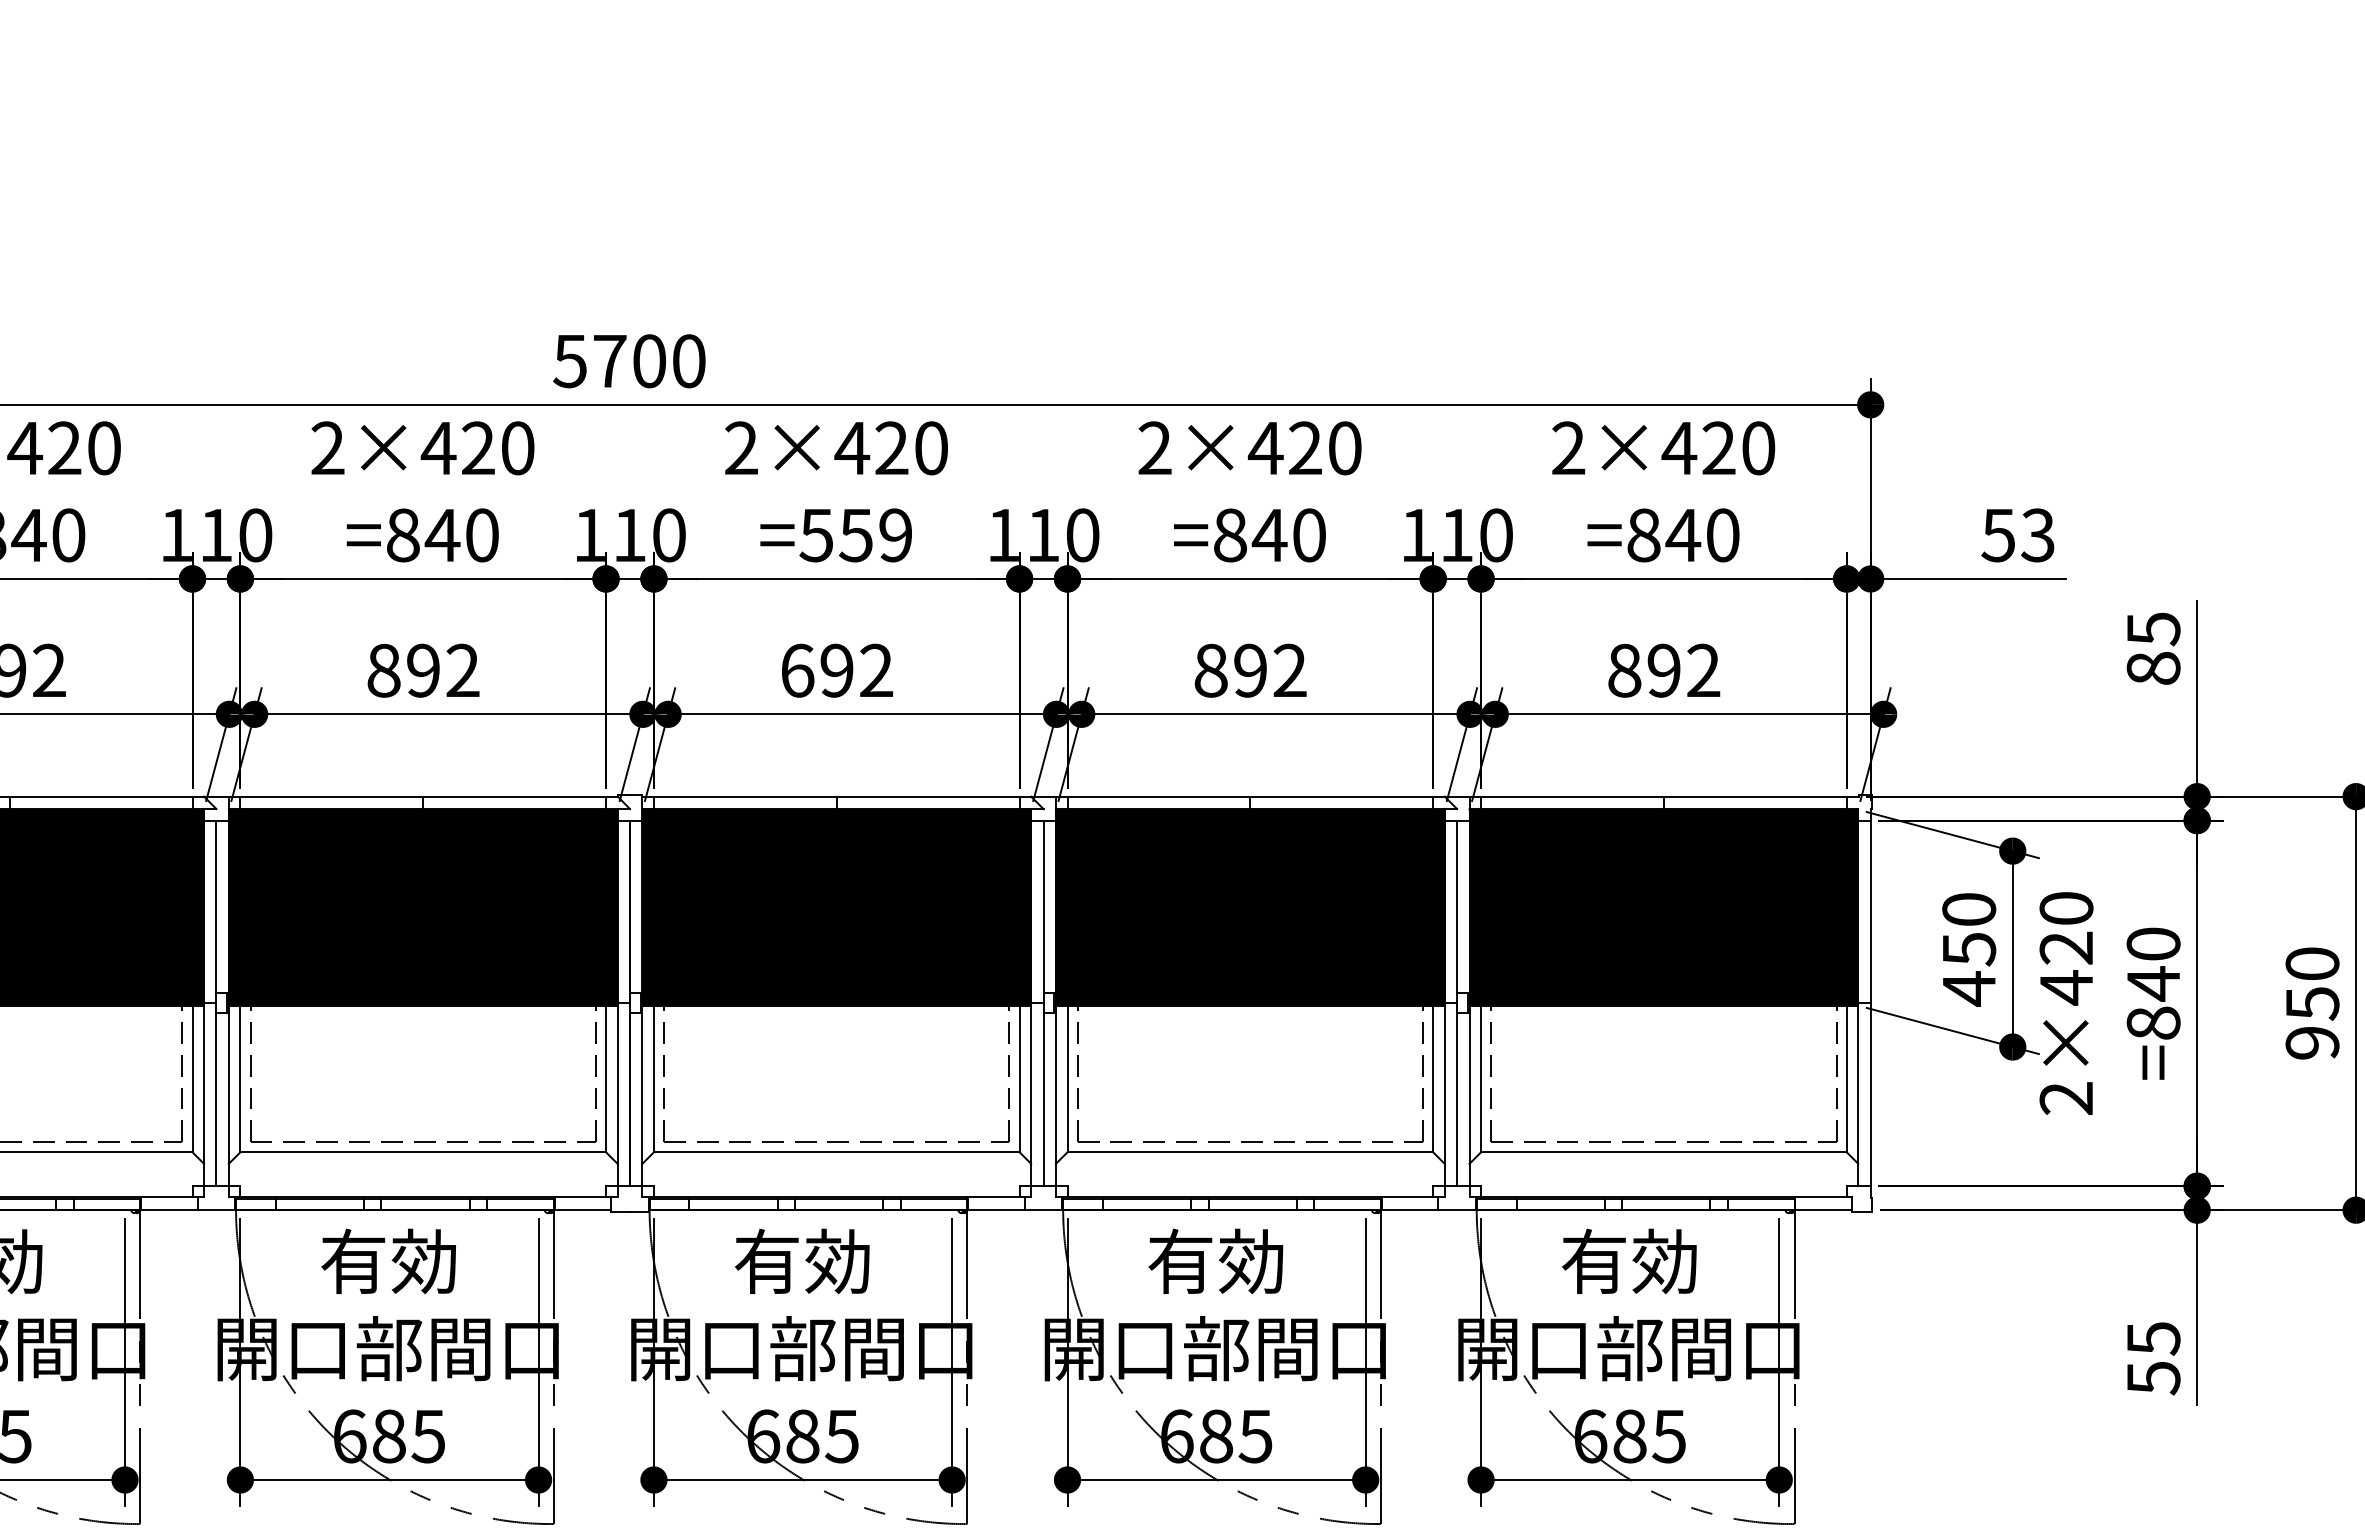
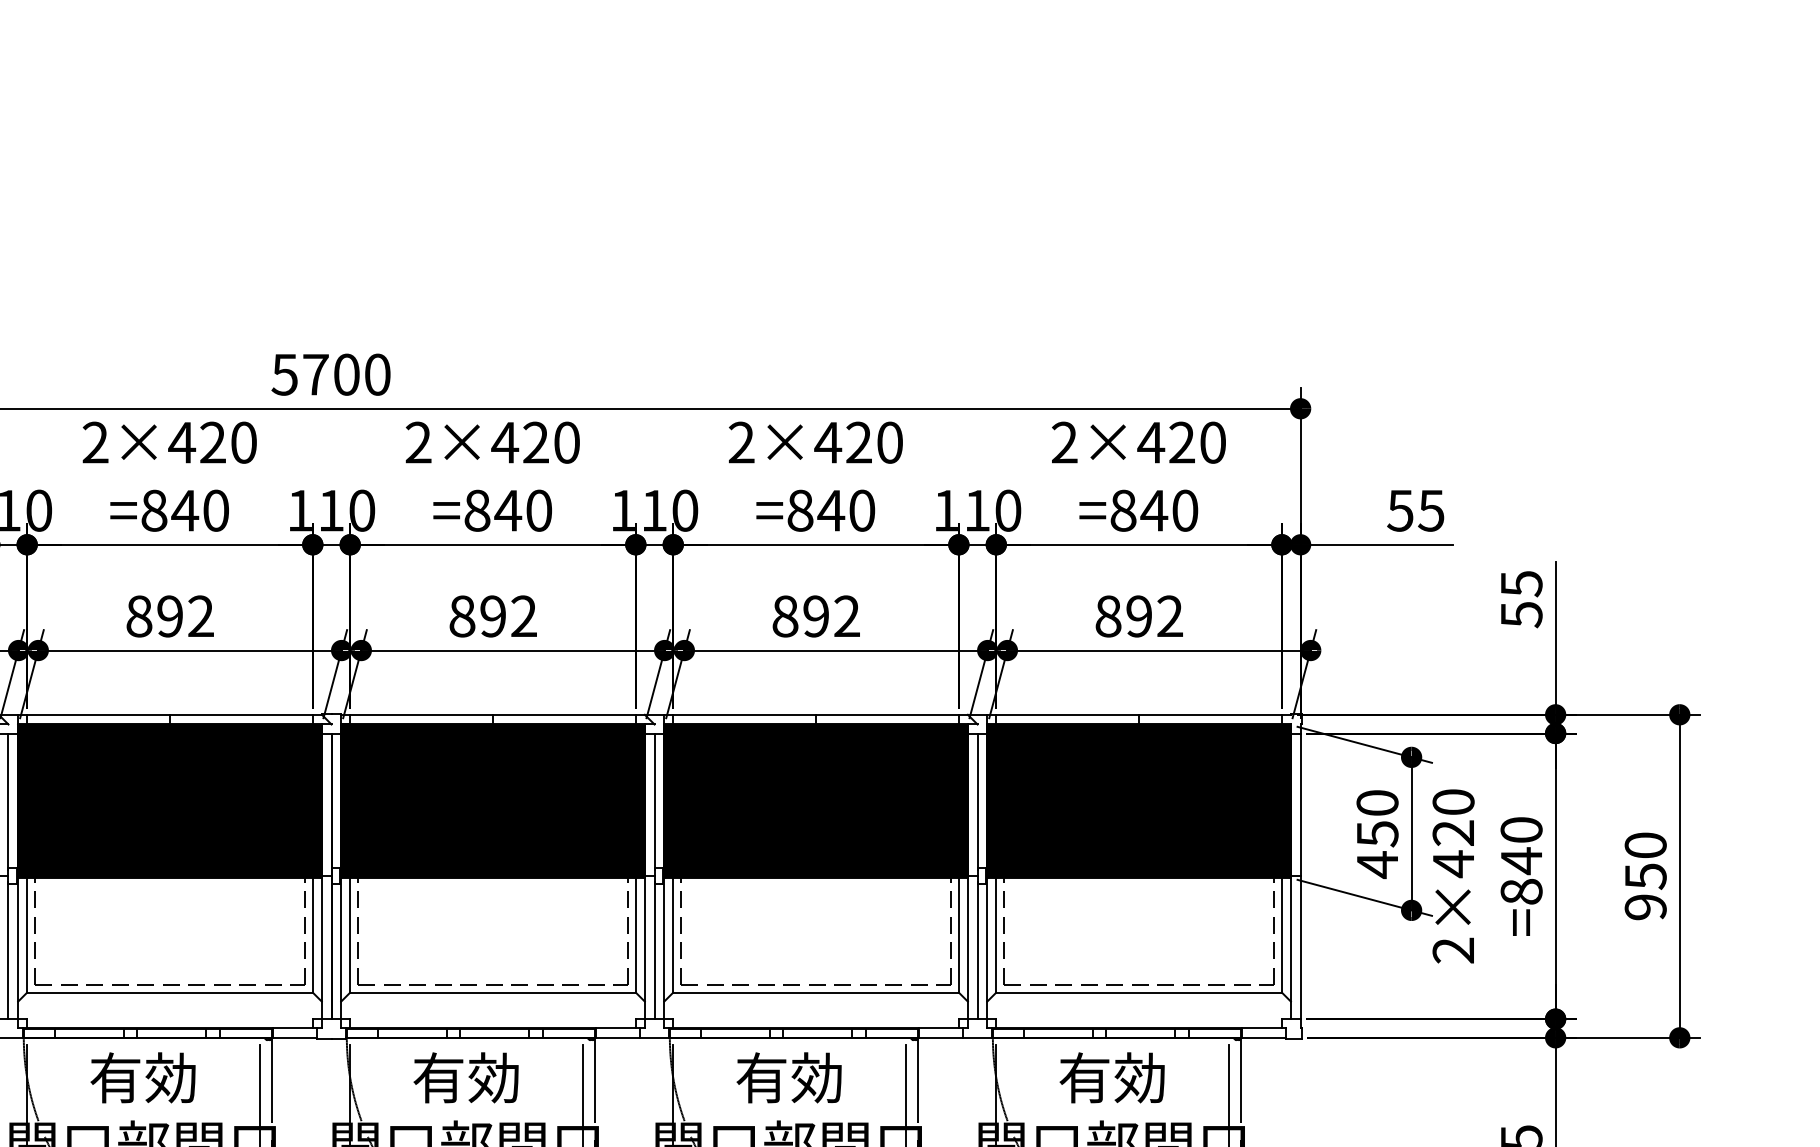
text: (2037, 534) -> (1430, 510), 53 -> 55
text: (855, 535) -> (507, 510), =559 -> =840
text: (2153, 668) -> (1521, 614), 85 -> 55
text: (797, 670) -> (462, 616), 692 -> 892

